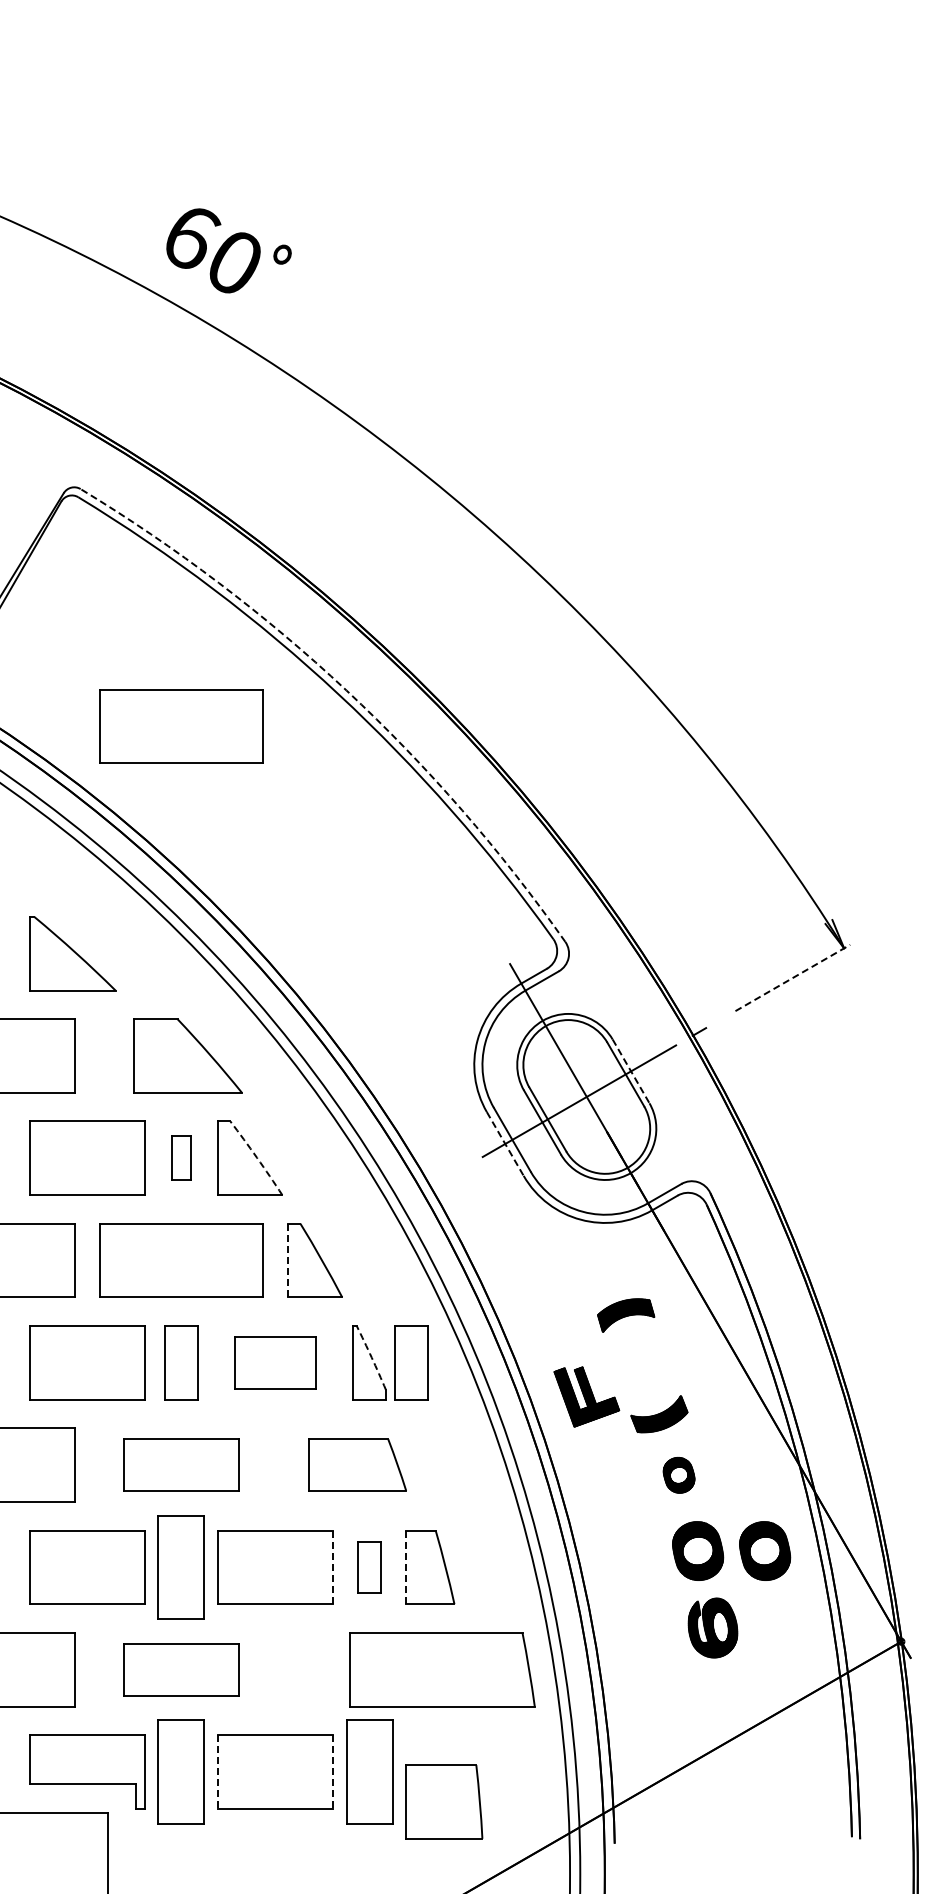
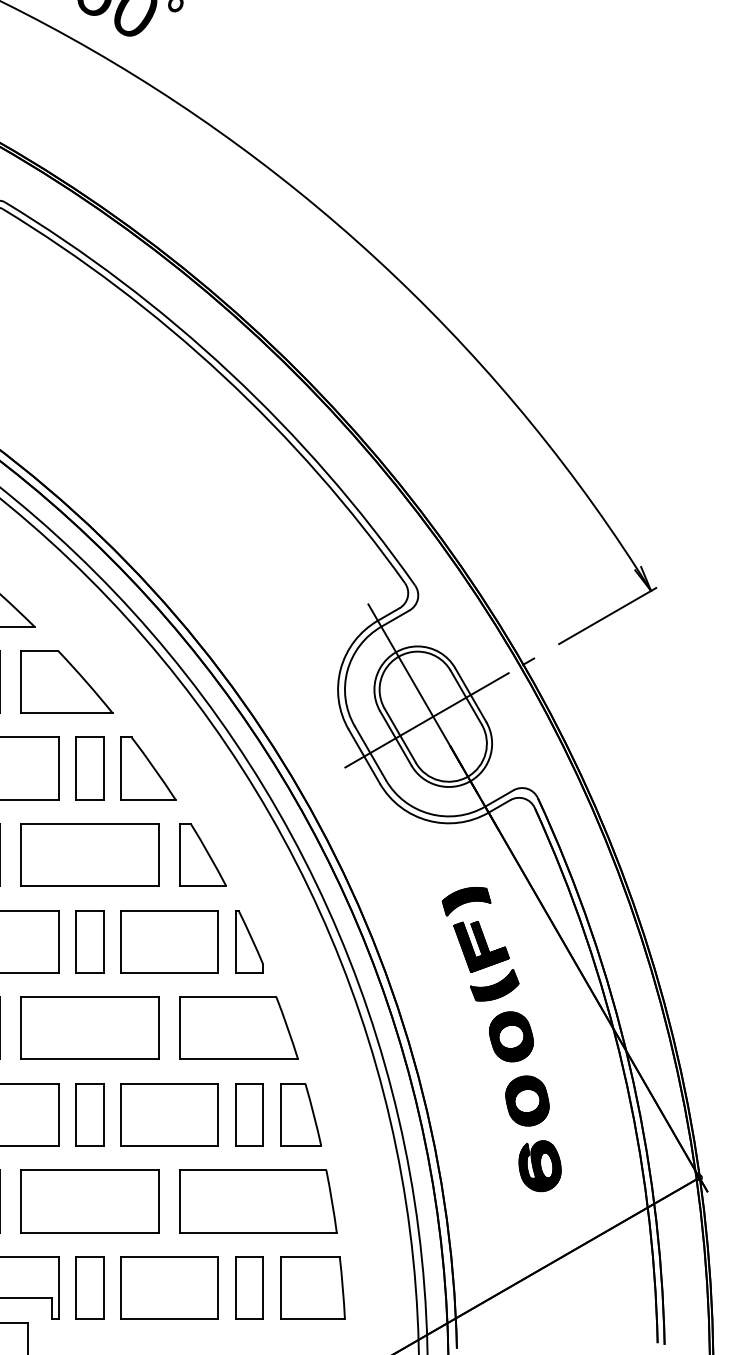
arc: (346, 690) -> (229, 372), dashed -> solid
part: (181, 726) -> (90, 403), removed
line: (793, 977) -> (608, 615), dashed -> solid
part: (187, 1055) -> (66, 681), moved
line: (631, 1071) -> (471, 695), dashed -> solid
line: (505, 1144) -> (364, 756), dashed -> solid
part: (181, 1157) -> (90, 767), size x1.67
arc: (257, 1157) -> (154, 767), dashed -> solid
line: (287, 1260) -> (179, 855), dashed -> solid
arc: (371, 1357) -> (251, 937), dashed -> solid
part: (275, 1362) -> (169, 941), size x1.43
part: (411, 1362) -> (284, 941), removed
part: (586, 1396) -> (481, 946), moved
part: (181, 1464) -> (90, 1027), size x1.43
part: (357, 1464) -> (239, 1027), size x1.43
part: (678, 1475) -> (510, 1037), size x1.67
part: (765, 1550) -> (584, 1100), removed
part: (181, 1567) -> (90, 1114), size x0.71
line: (332, 1567) -> (218, 1114), dashed -> solid
part: (369, 1567) -> (249, 1114), size x1.43
line: (406, 1567) -> (280, 1114), dashed -> solid
part: (181, 1669) -> (90, 1201), size x1.43
part: (442, 1669) -> (258, 1201), moved
part: (181, 1771) -> (90, 1287), size x0.71
line: (218, 1771) -> (121, 1287), dashed -> solid
line: (332, 1771) -> (218, 1287), dashed -> solid
part: (369, 1771) -> (249, 1287), size x0.71
part: (444, 1801) -> (312, 1287), moved

